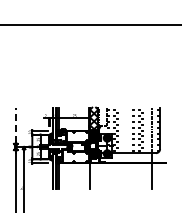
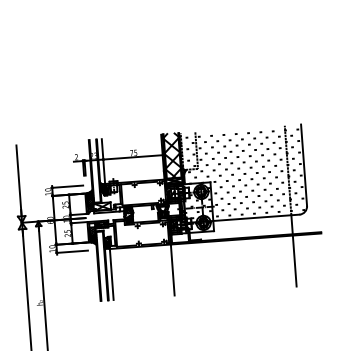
line: (15, 125) -> (18, 180), dashed -> solid

